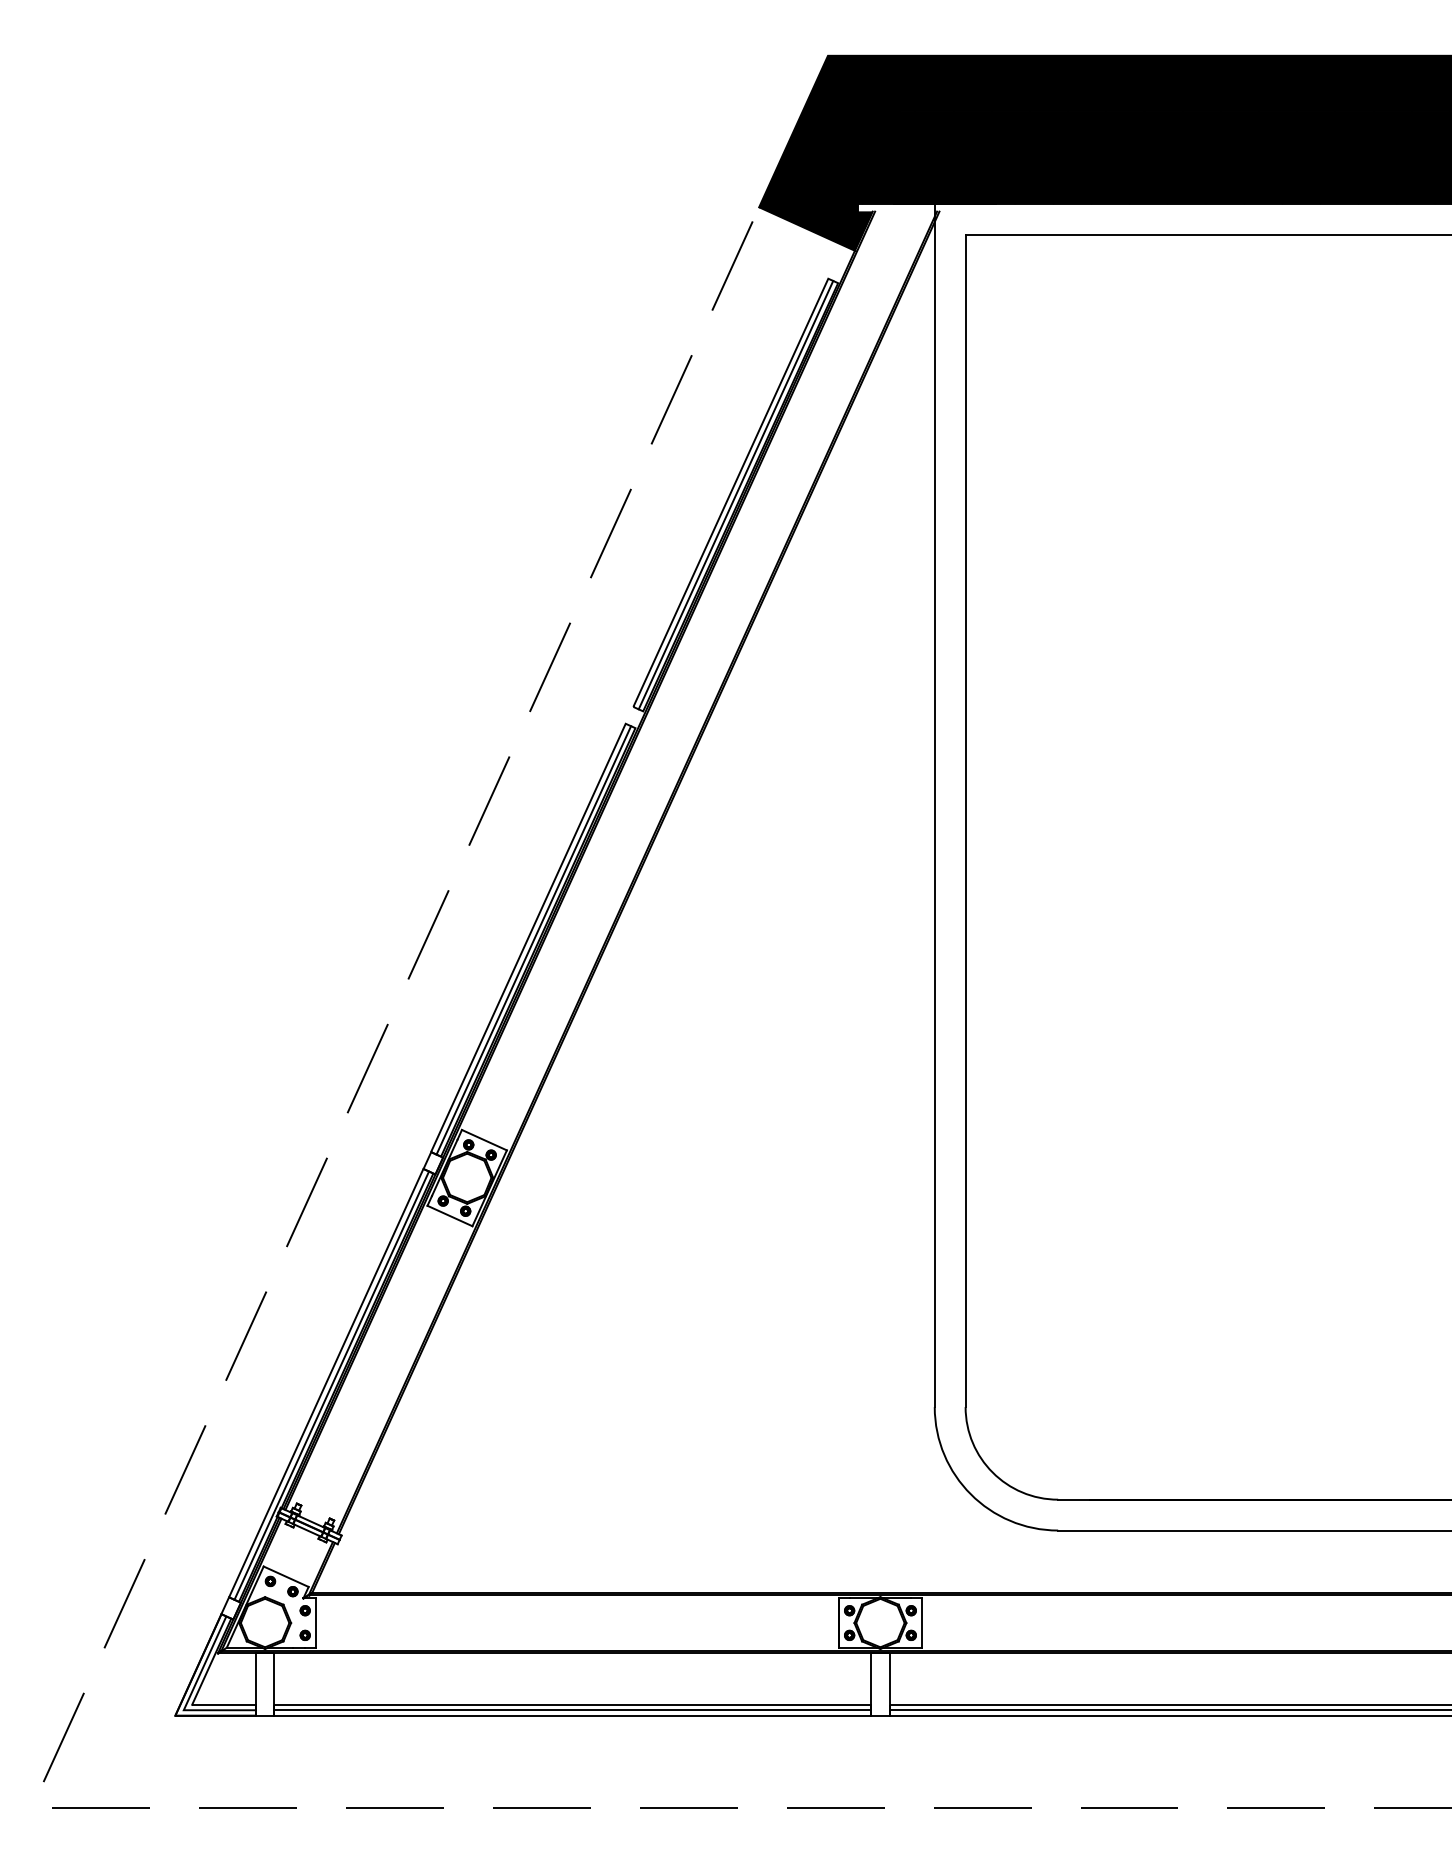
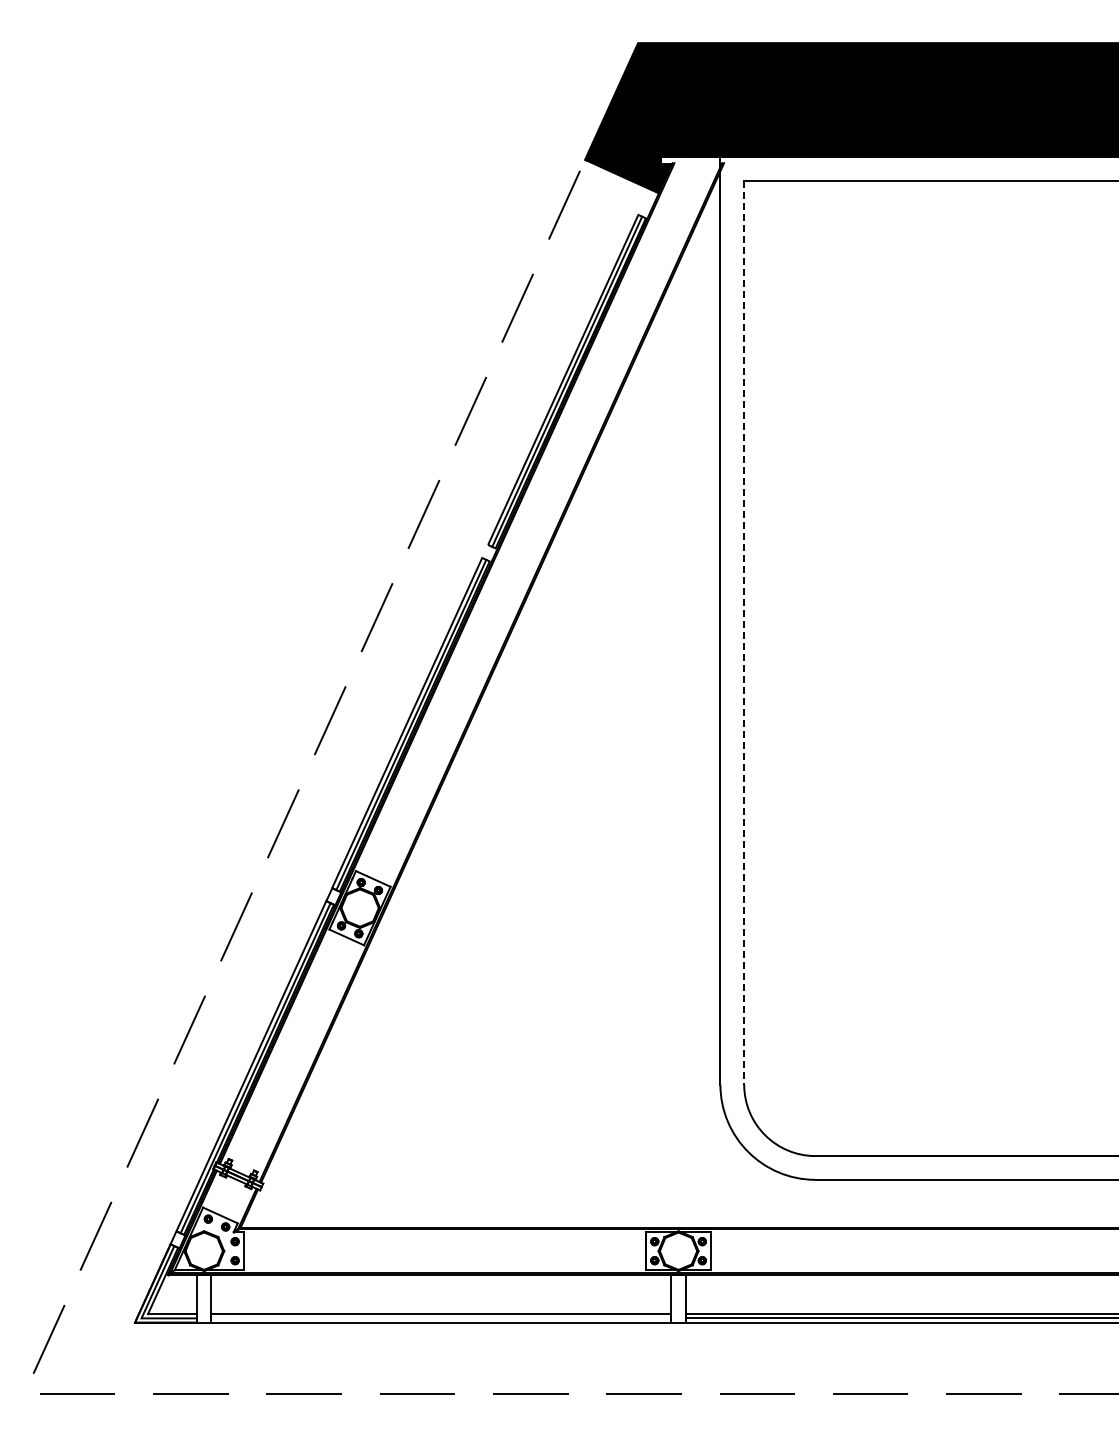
line: (966, 820) -> (744, 632), solid -> dashed
line: (572, 1710) -> (441, 1318), removed

